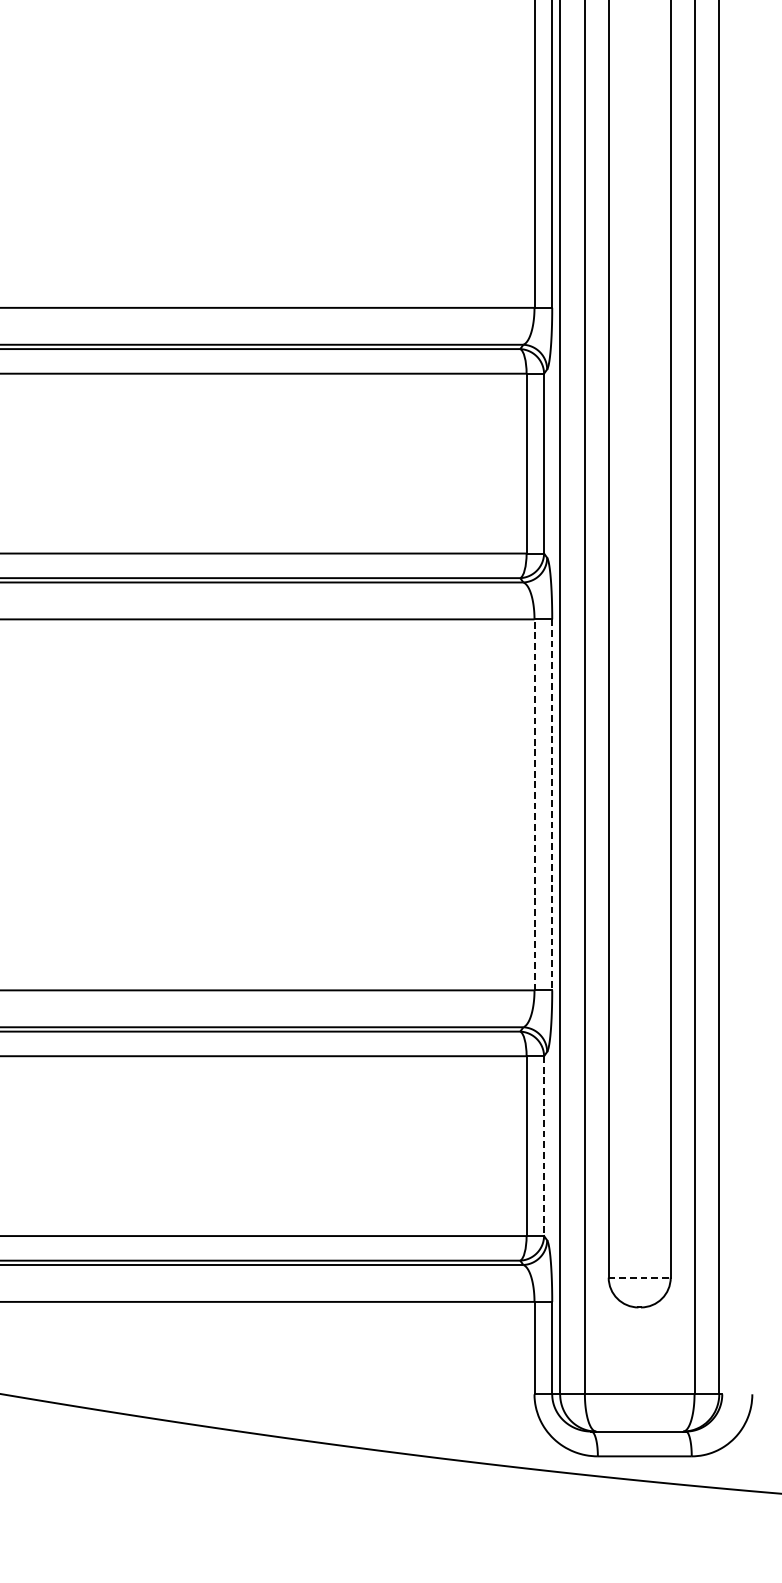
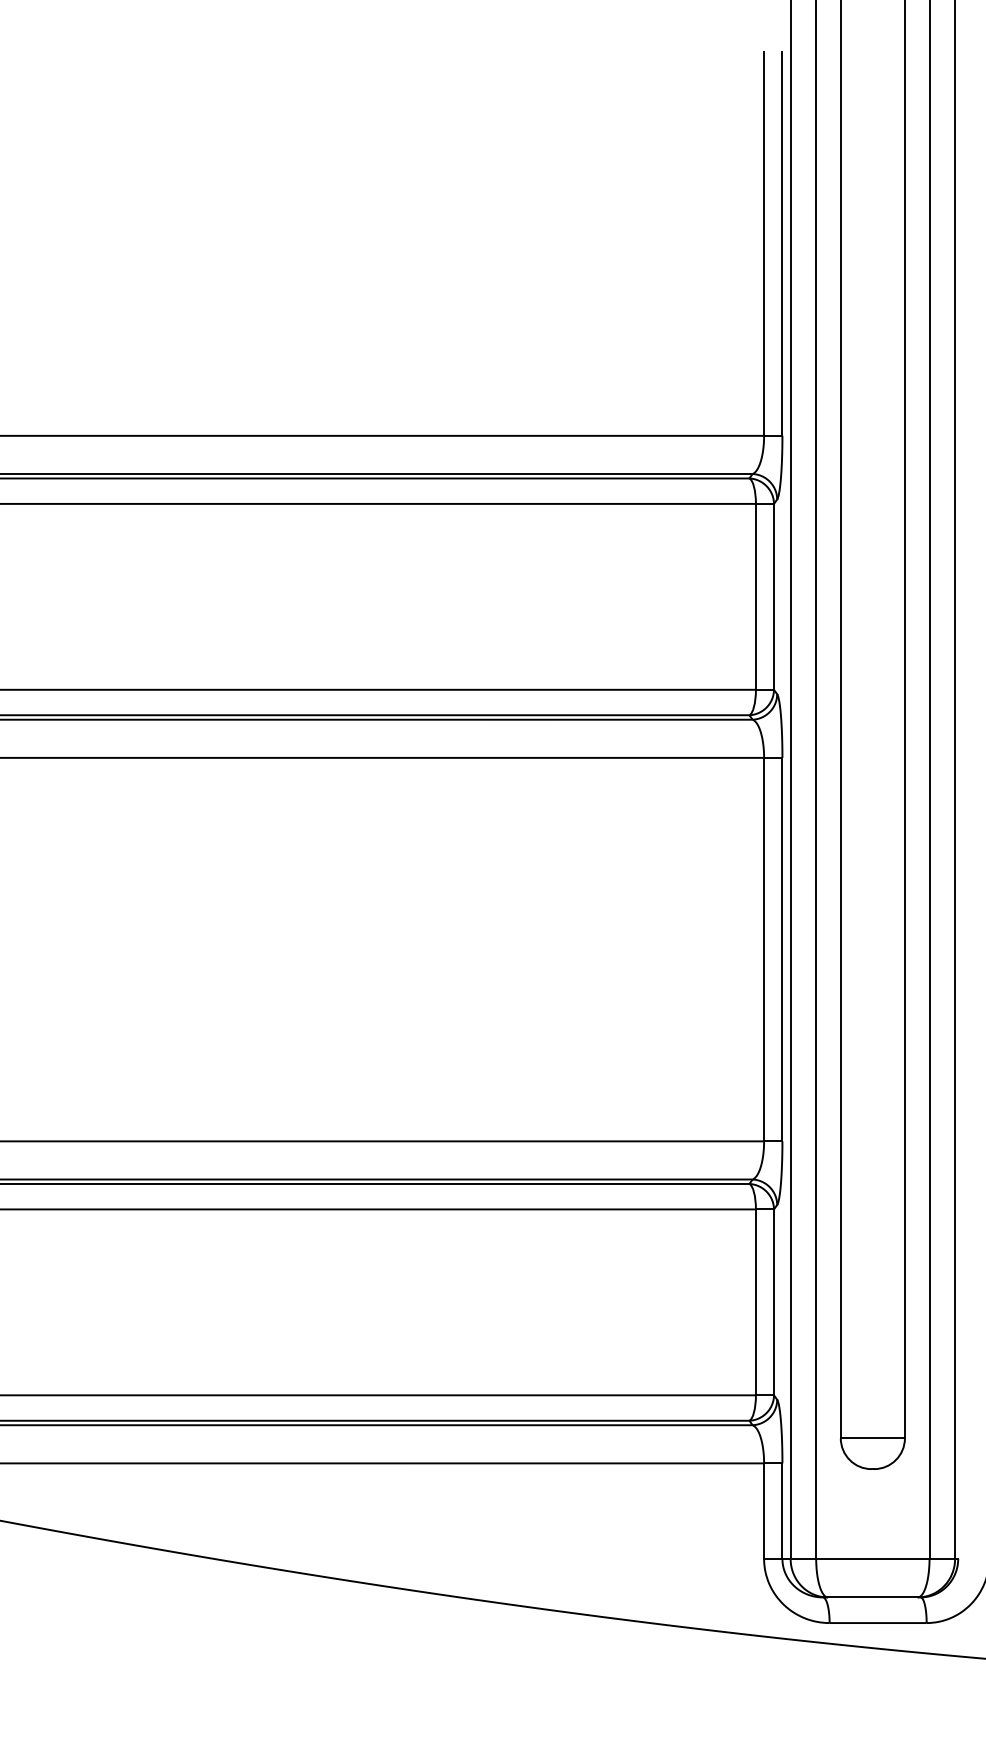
line: (534, 804) -> (764, 949), dashed -> solid
line: (552, 804) -> (782, 949), dashed -> solid
line: (544, 1146) -> (774, 1302), dashed -> solid
line: (640, 1277) -> (873, 1438), dashed -> solid

